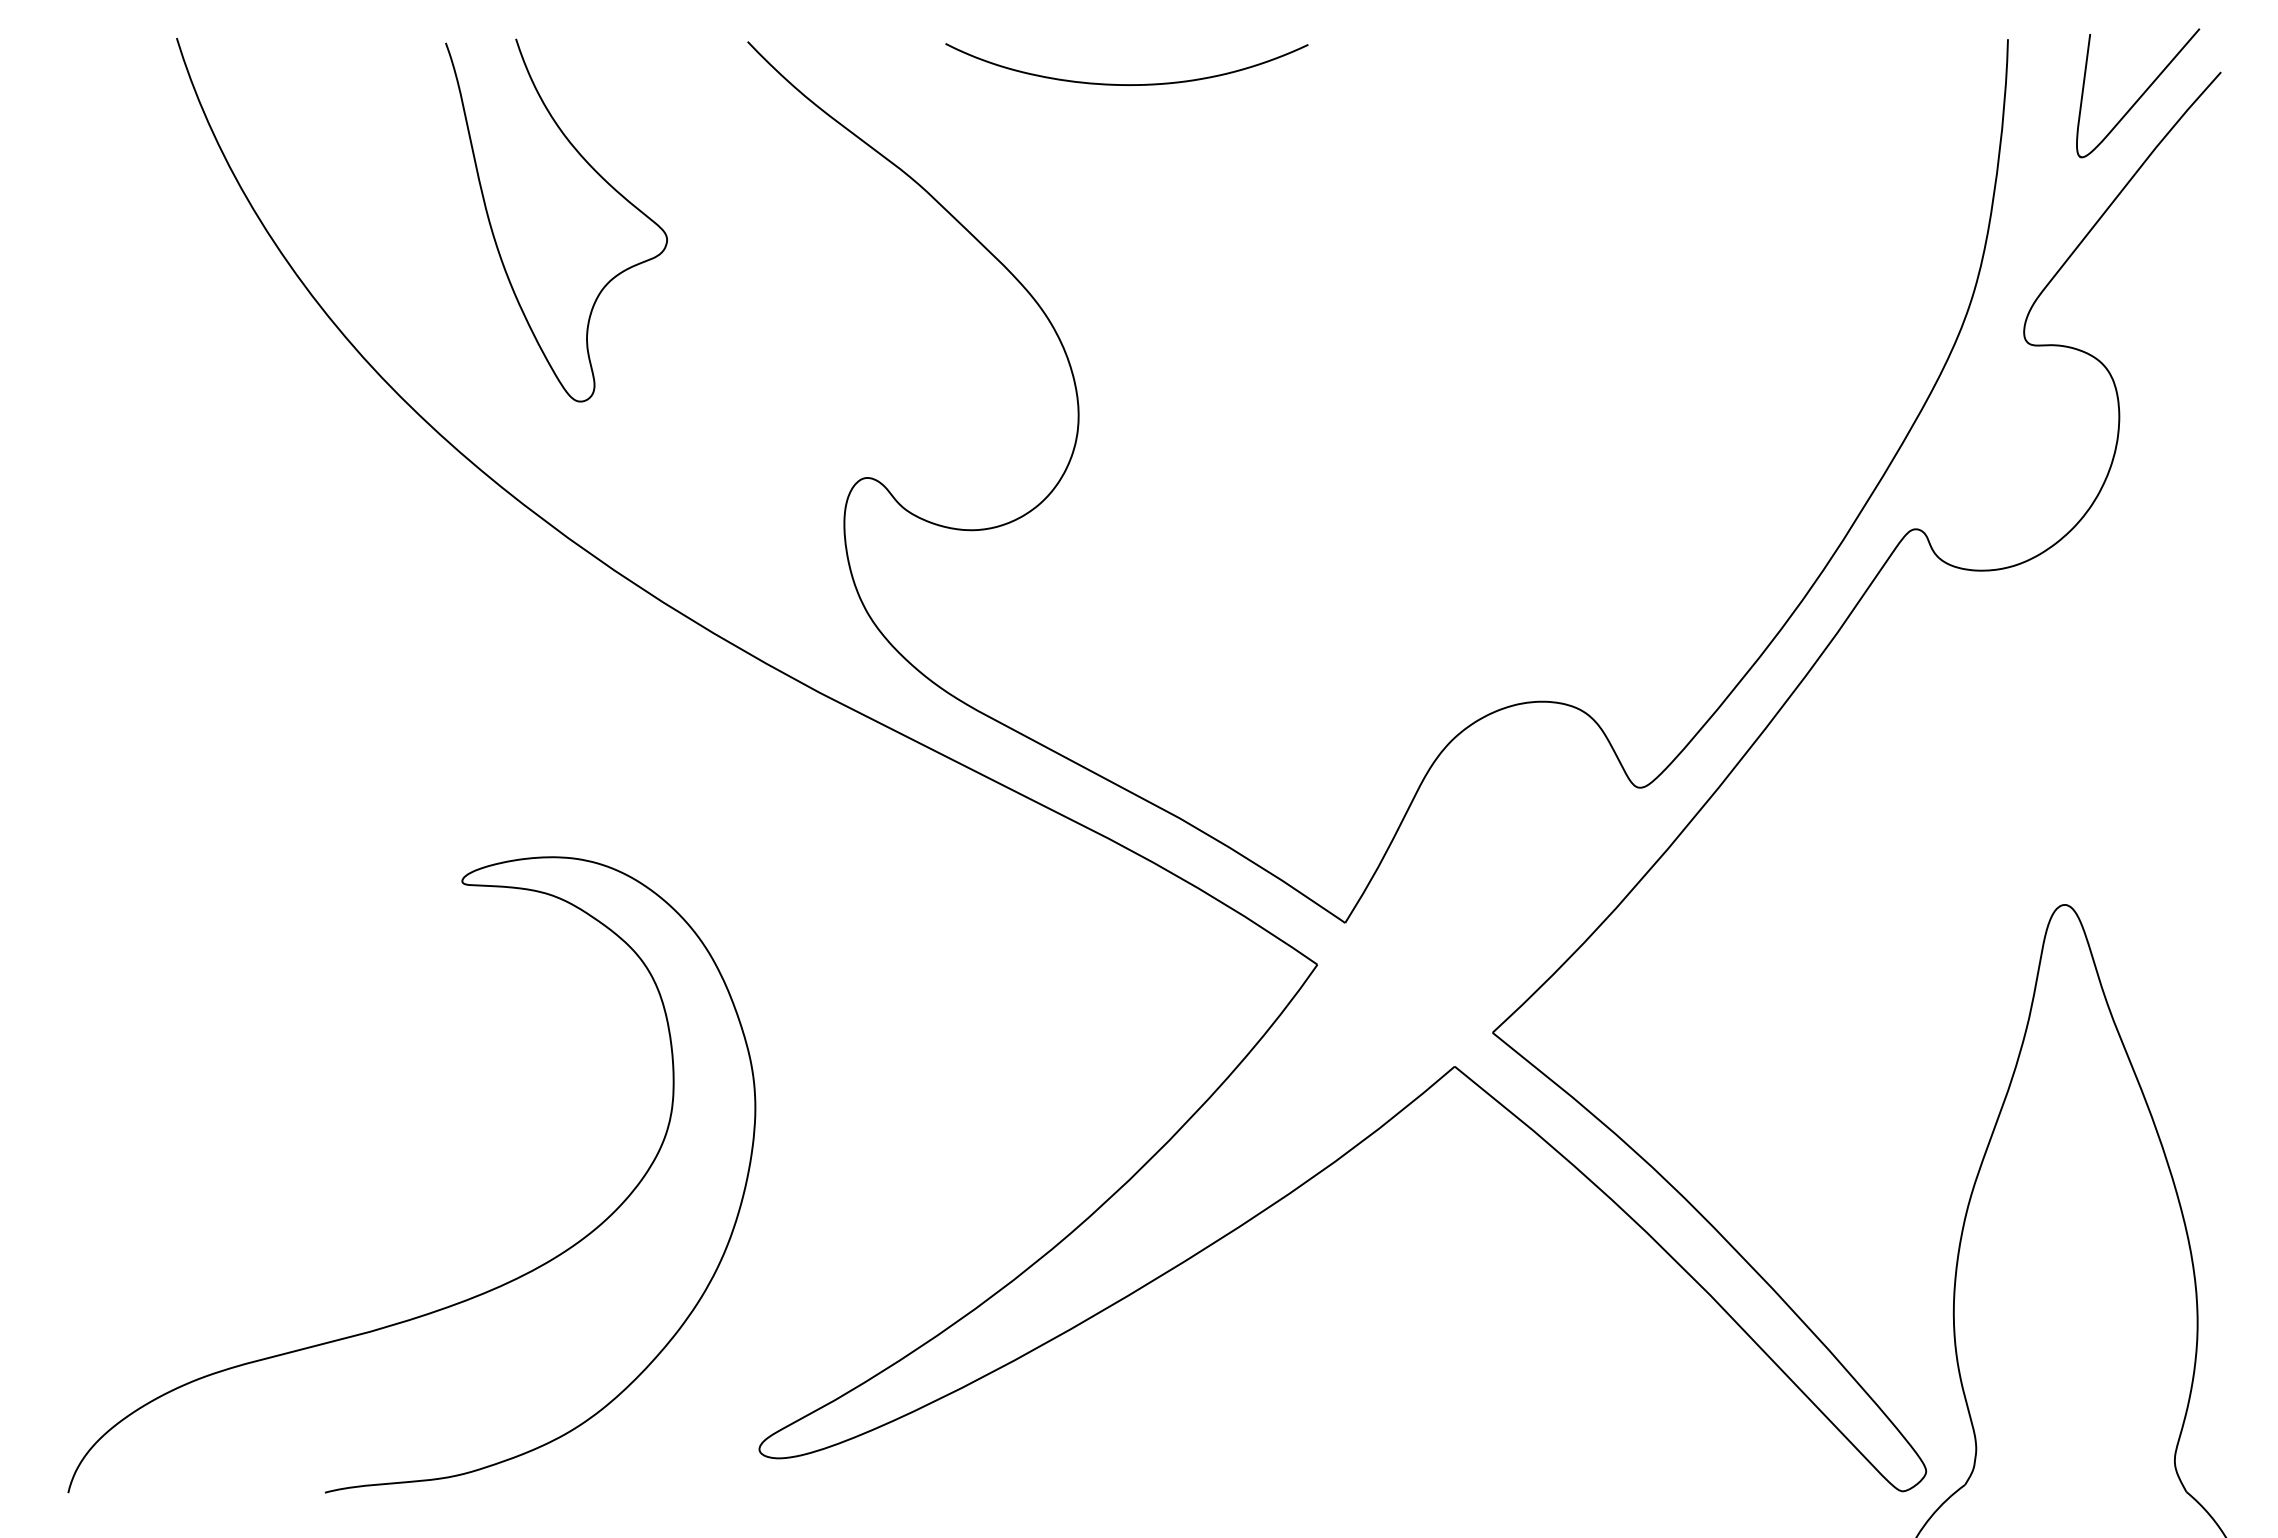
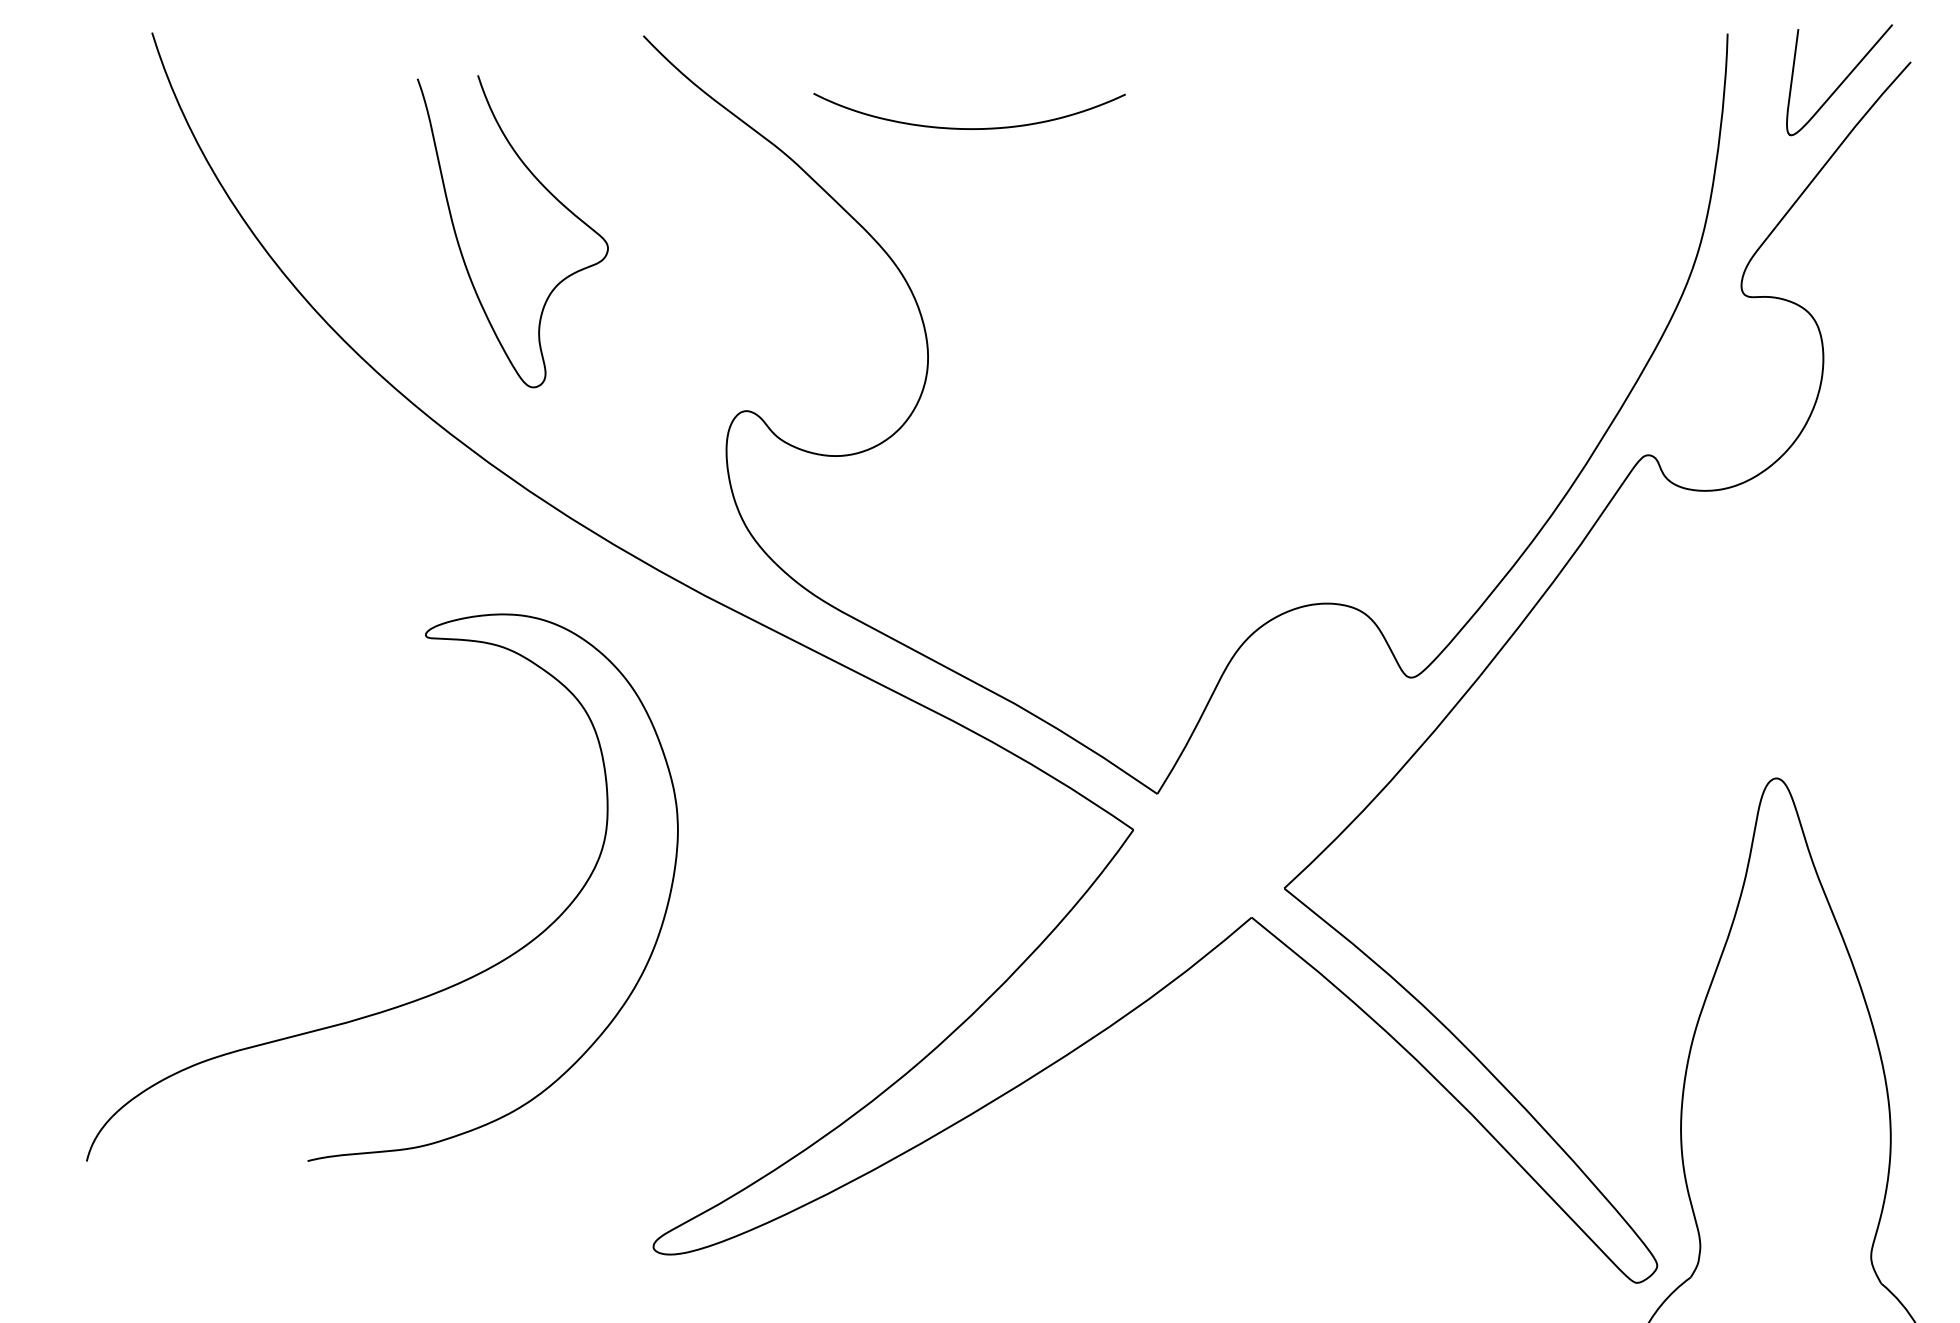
curve: (1126, 84) -> (969, 128), moved
curve: (599, 176) -> (549, 193), moved
curve: (459, 1301) -> (423, 996), moved

